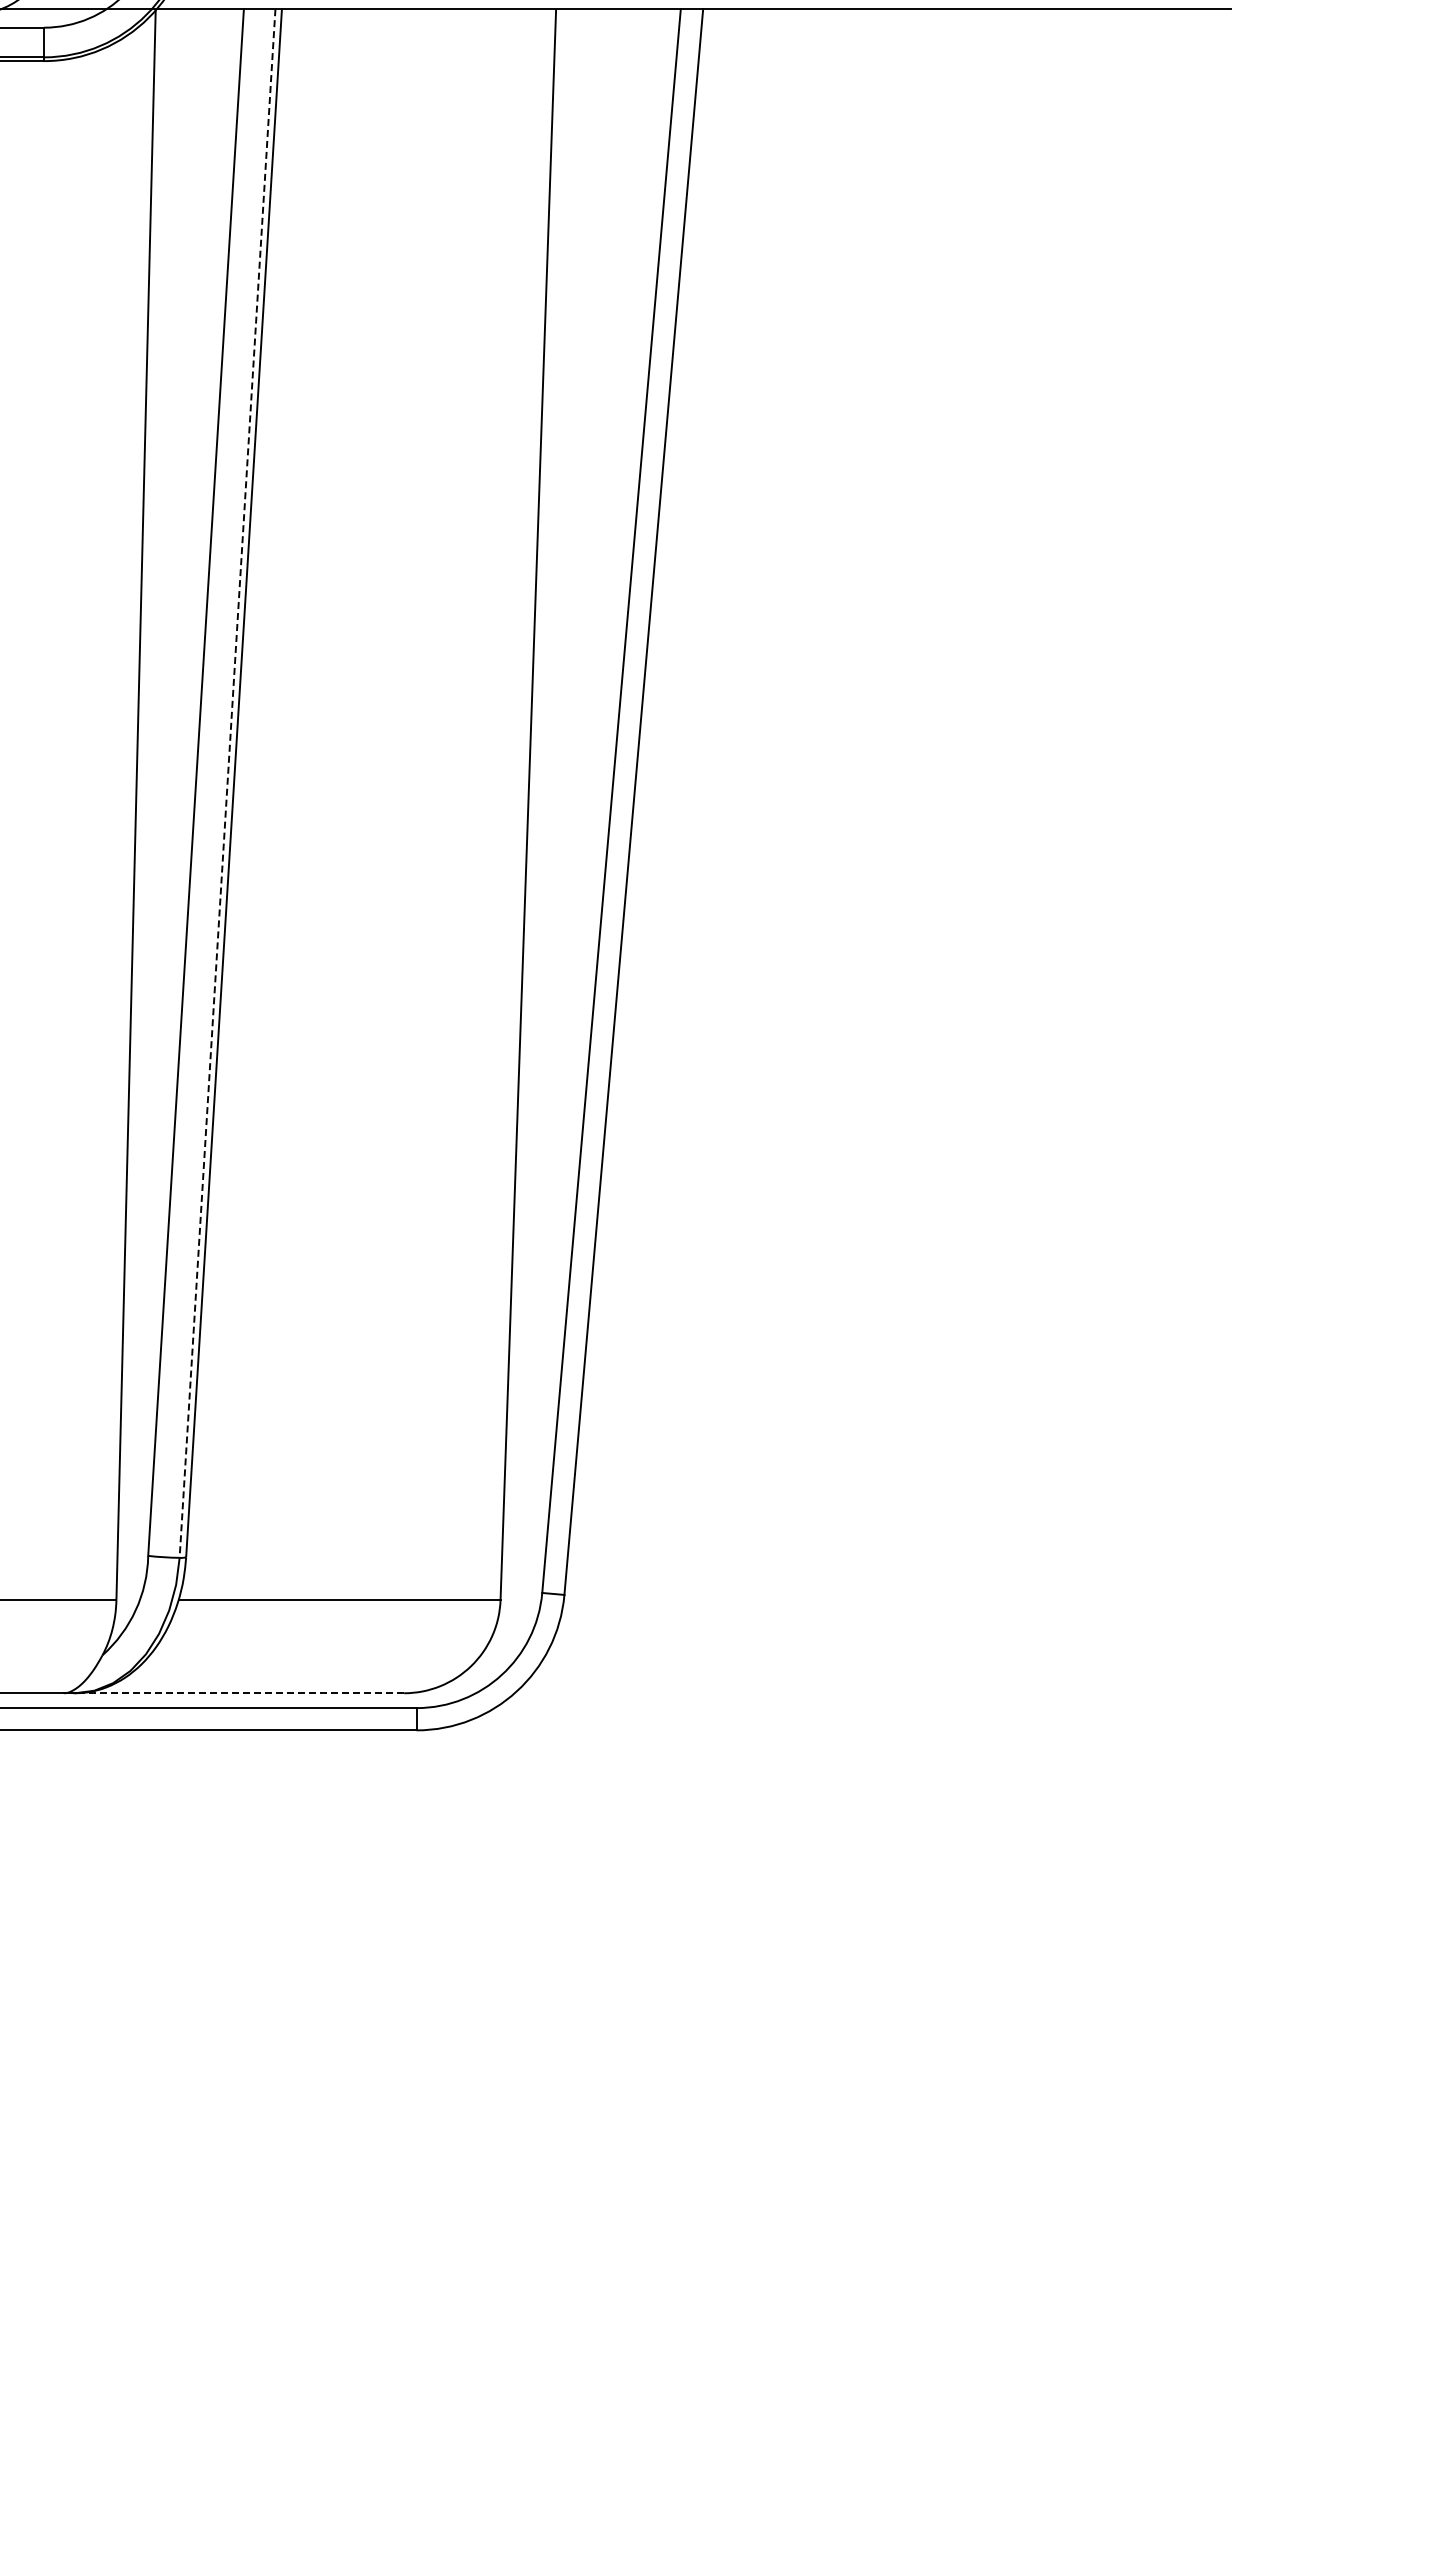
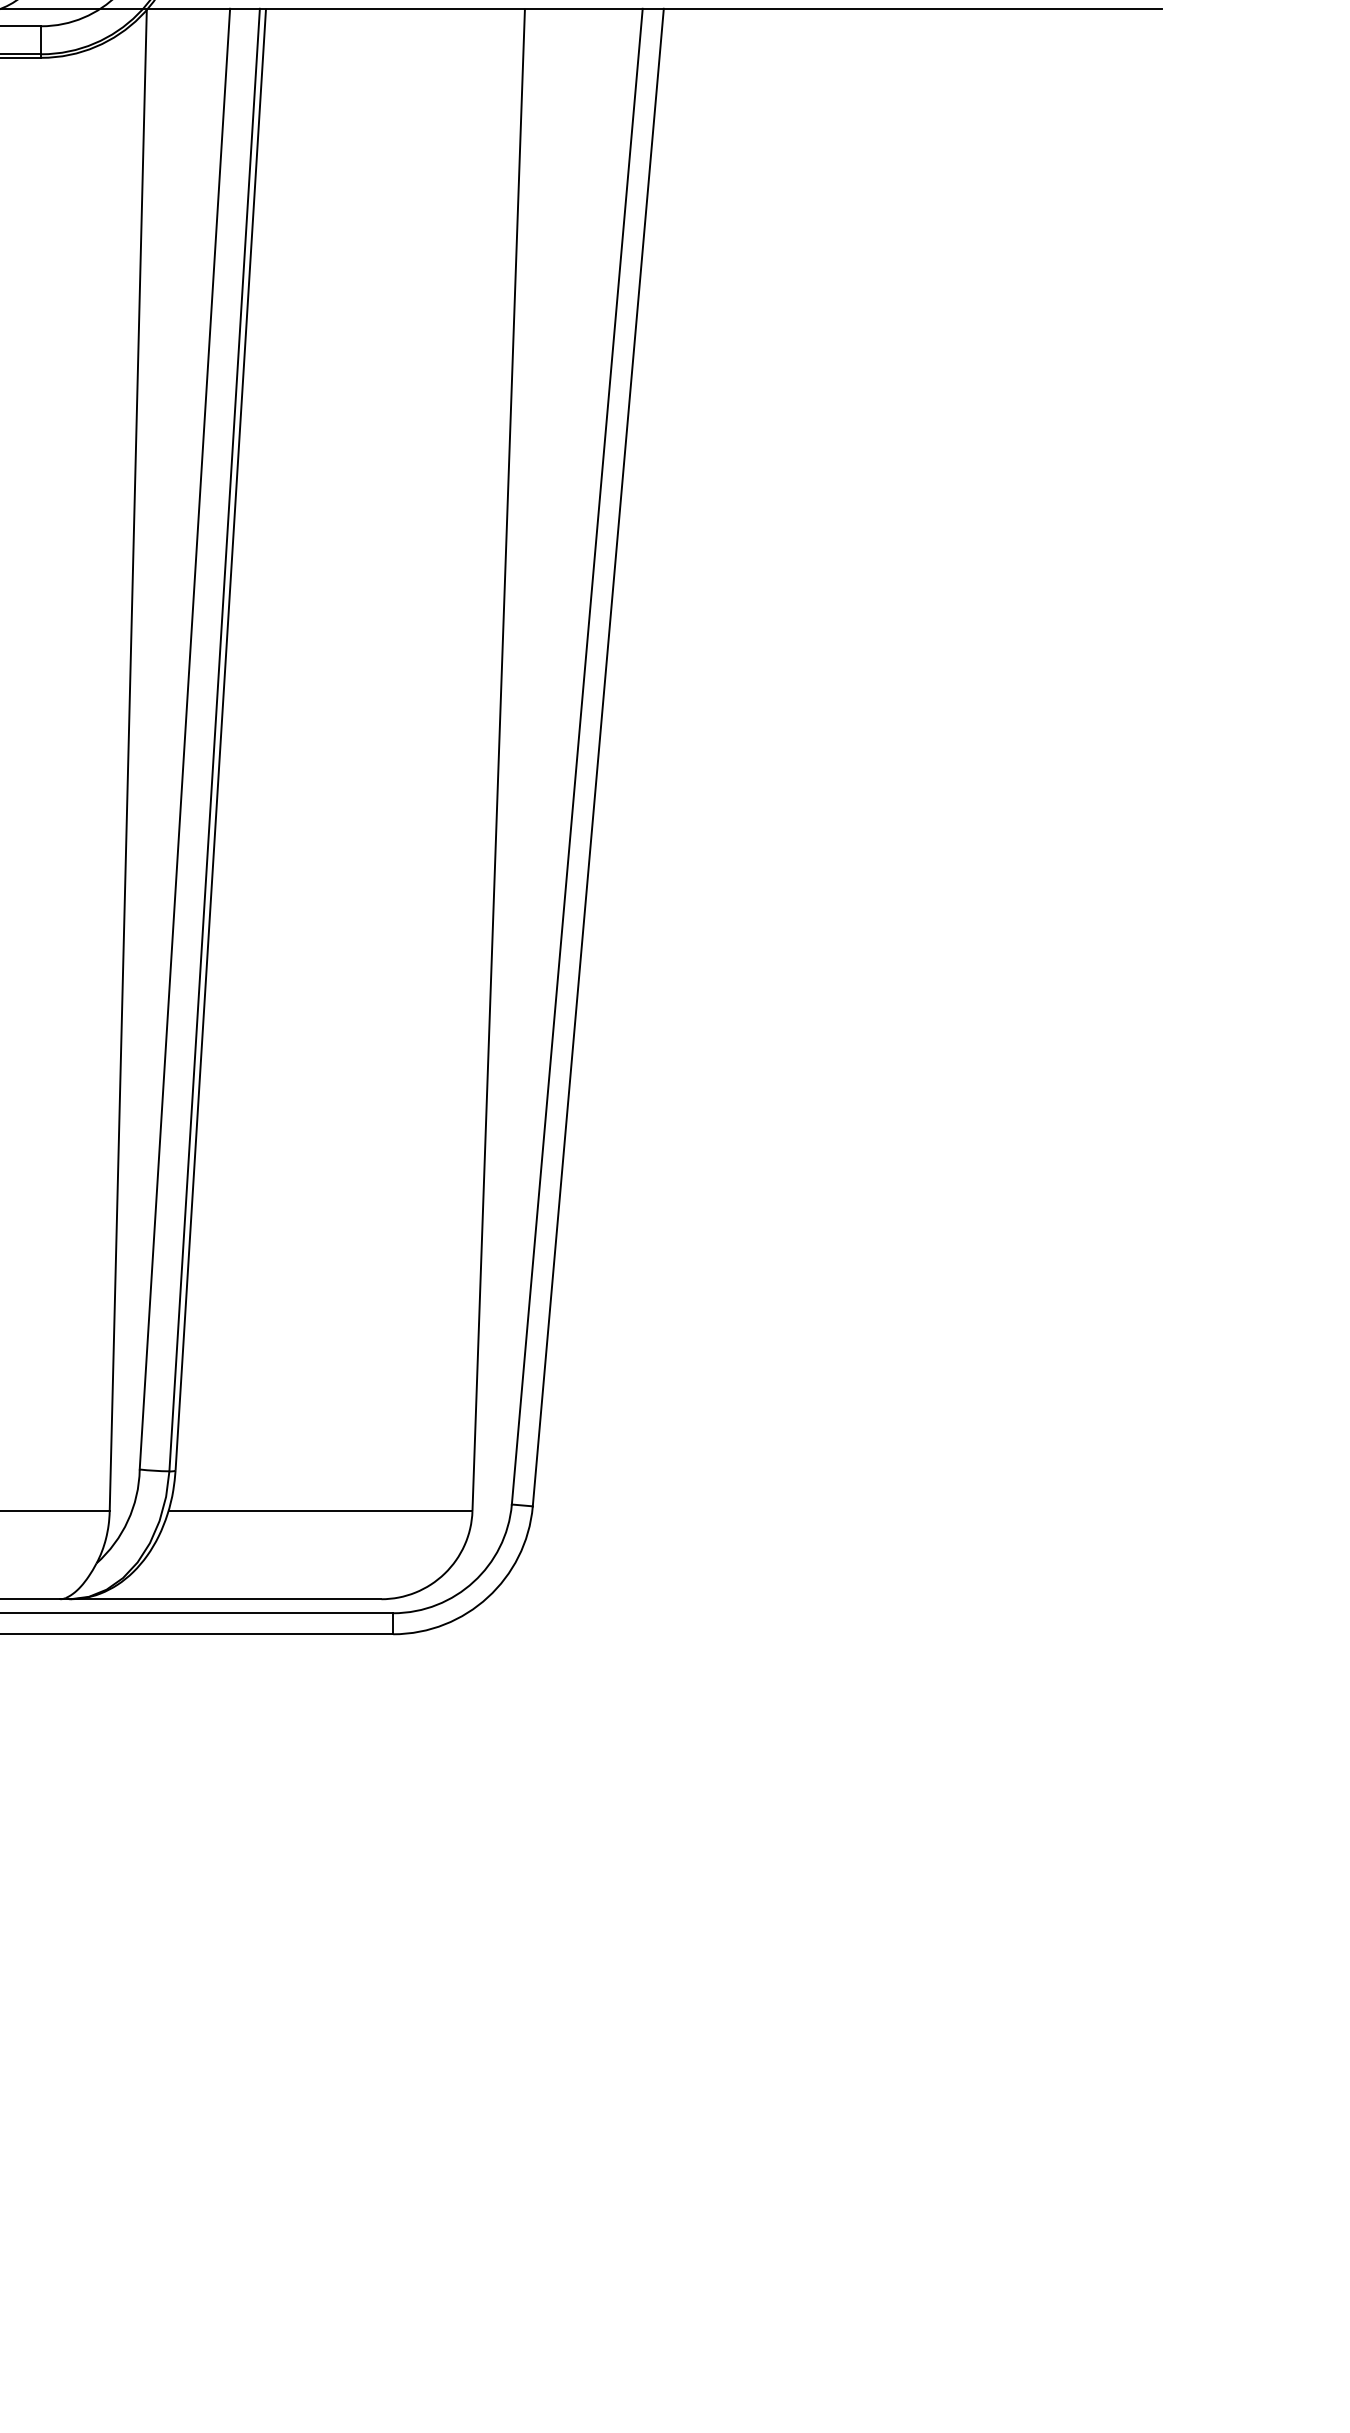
line: (227, 783) -> (214, 740), dashed -> solid
line: (239, 1693) -> (225, 1599), dashed -> solid

